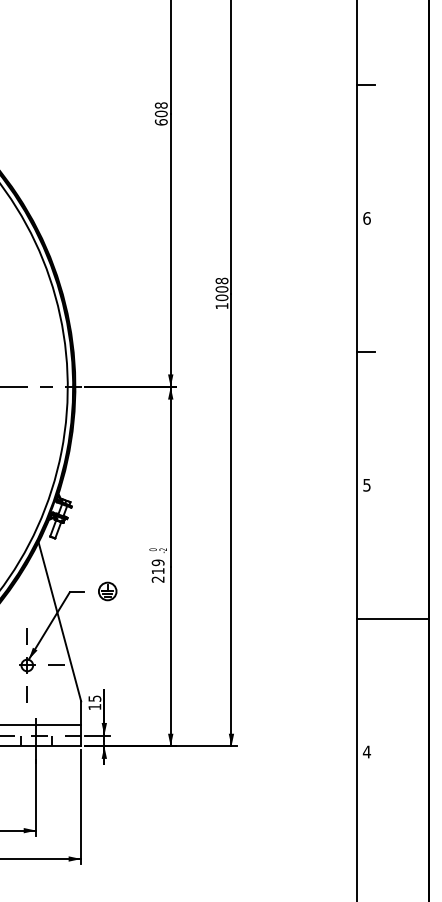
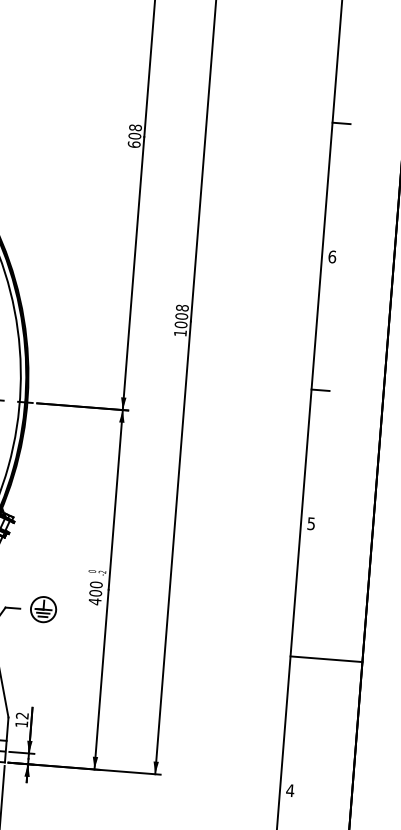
text: (157, 571) -> (95, 593), 219 -> 400
part: (107, 591) -> (43, 609), size x1.43
text: (94, 698) -> (22, 715), 15 -> 12

